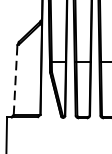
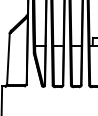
line: (15, 80) -> (8, 59), dashed -> solid

